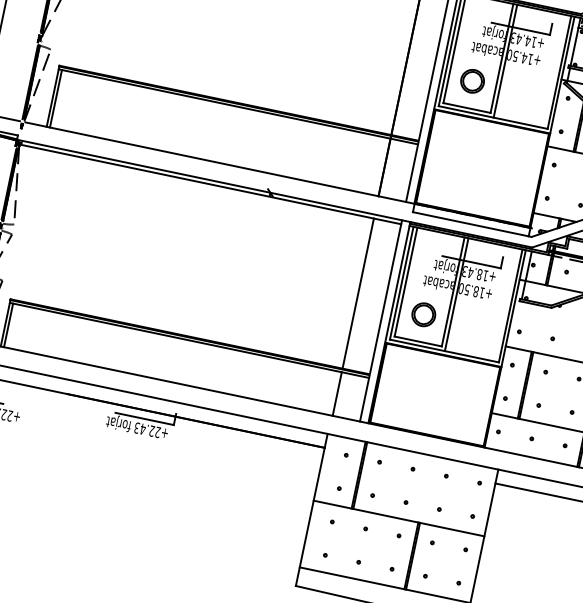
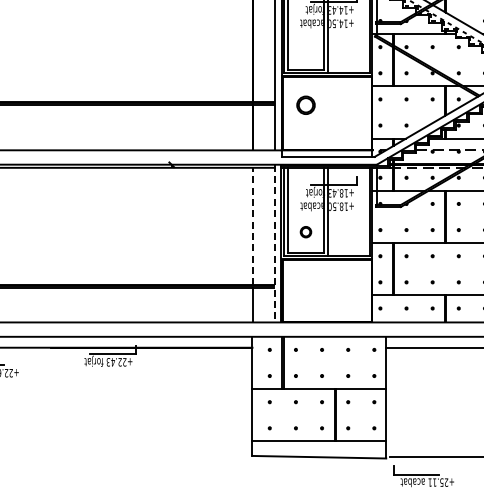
part: (472, 80) -> (305, 104), moved
line: (358, 293) -> (253, 226), solid -> dashed
circle: (423, 313) -> (305, 231), size x0.6
line: (380, 320) -> (274, 243), solid -> dashed

